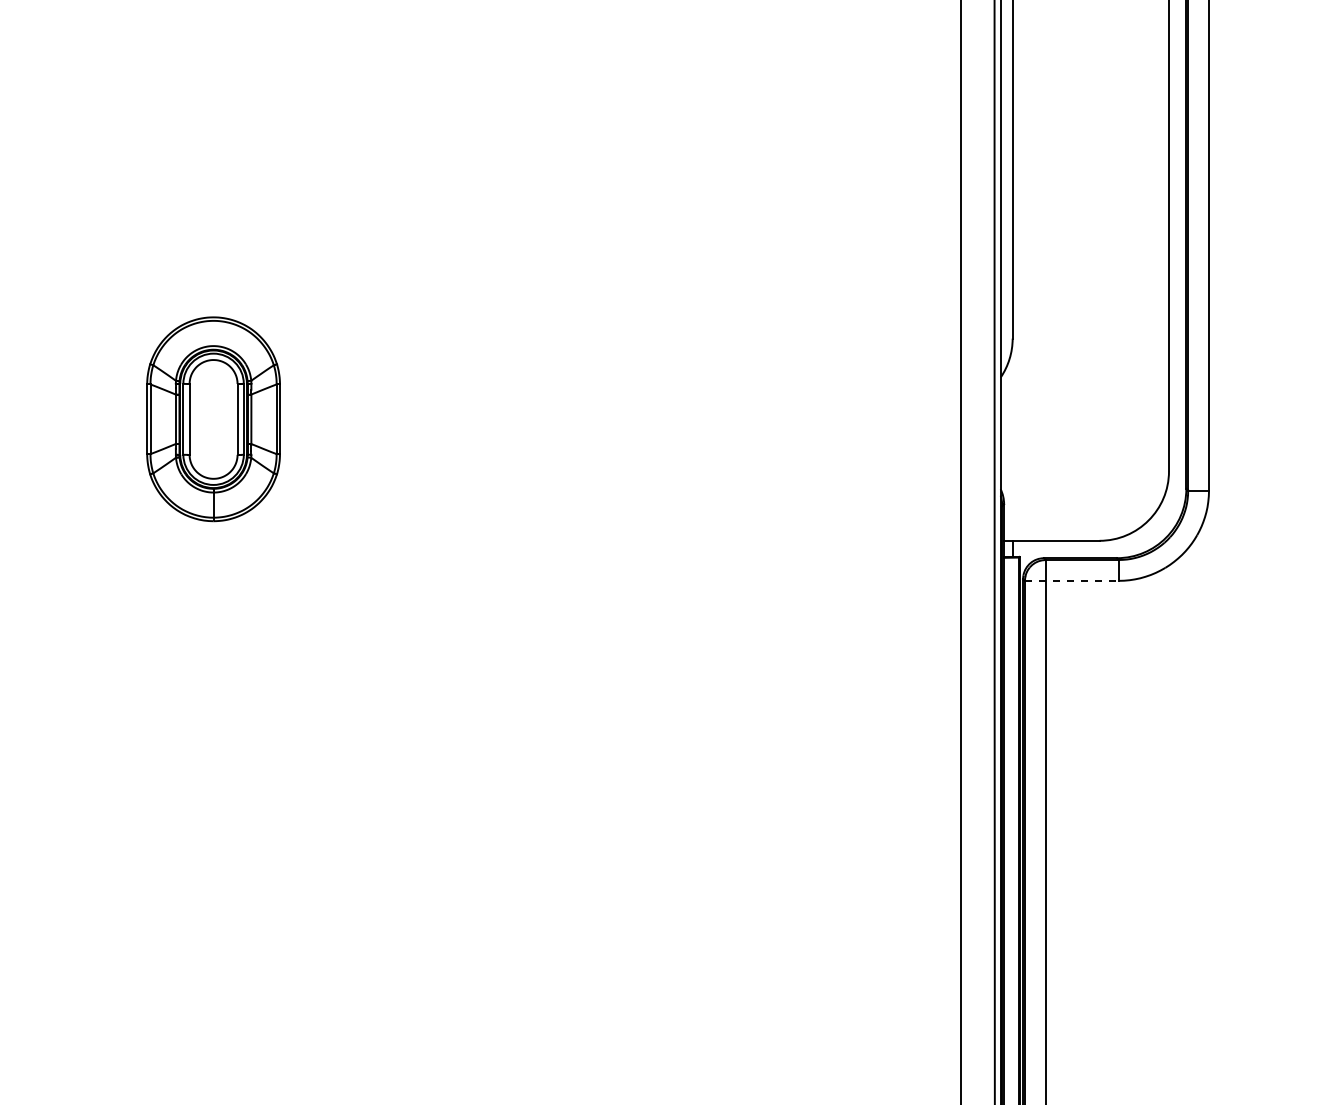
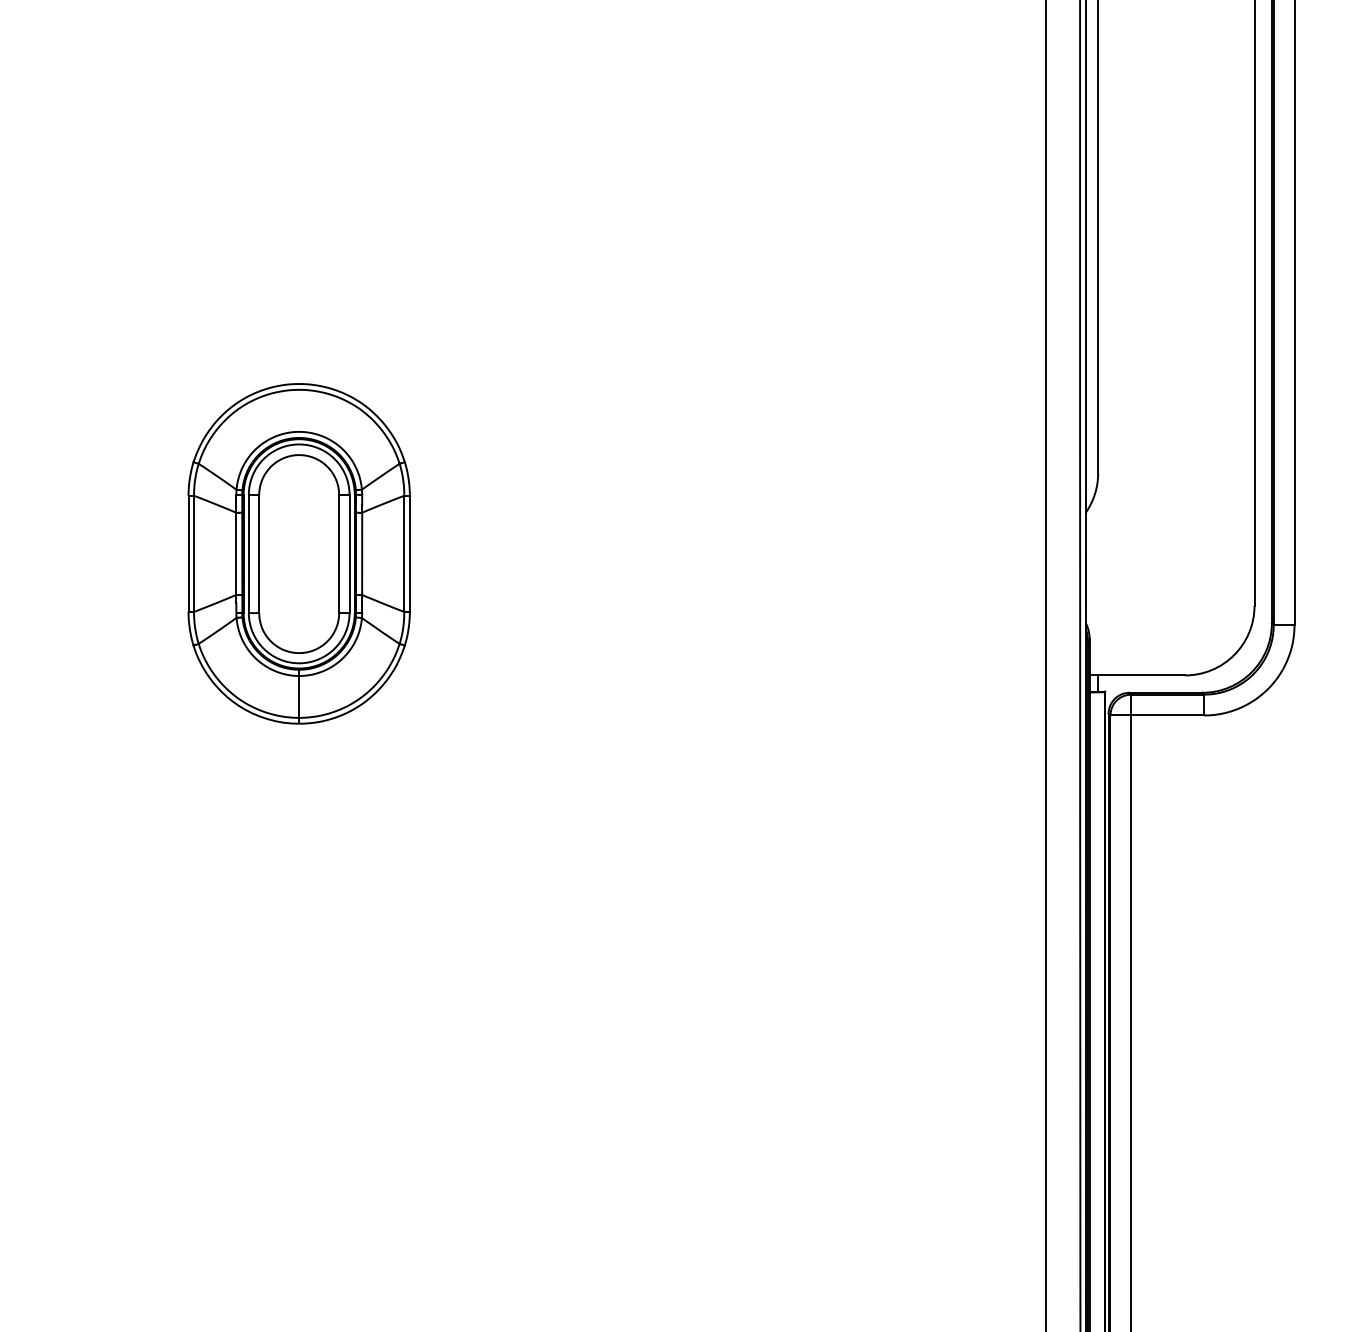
part: (212, 418) -> (298, 553), size x1.67
line: (1071, 580) -> (1157, 715), dashed -> solid

